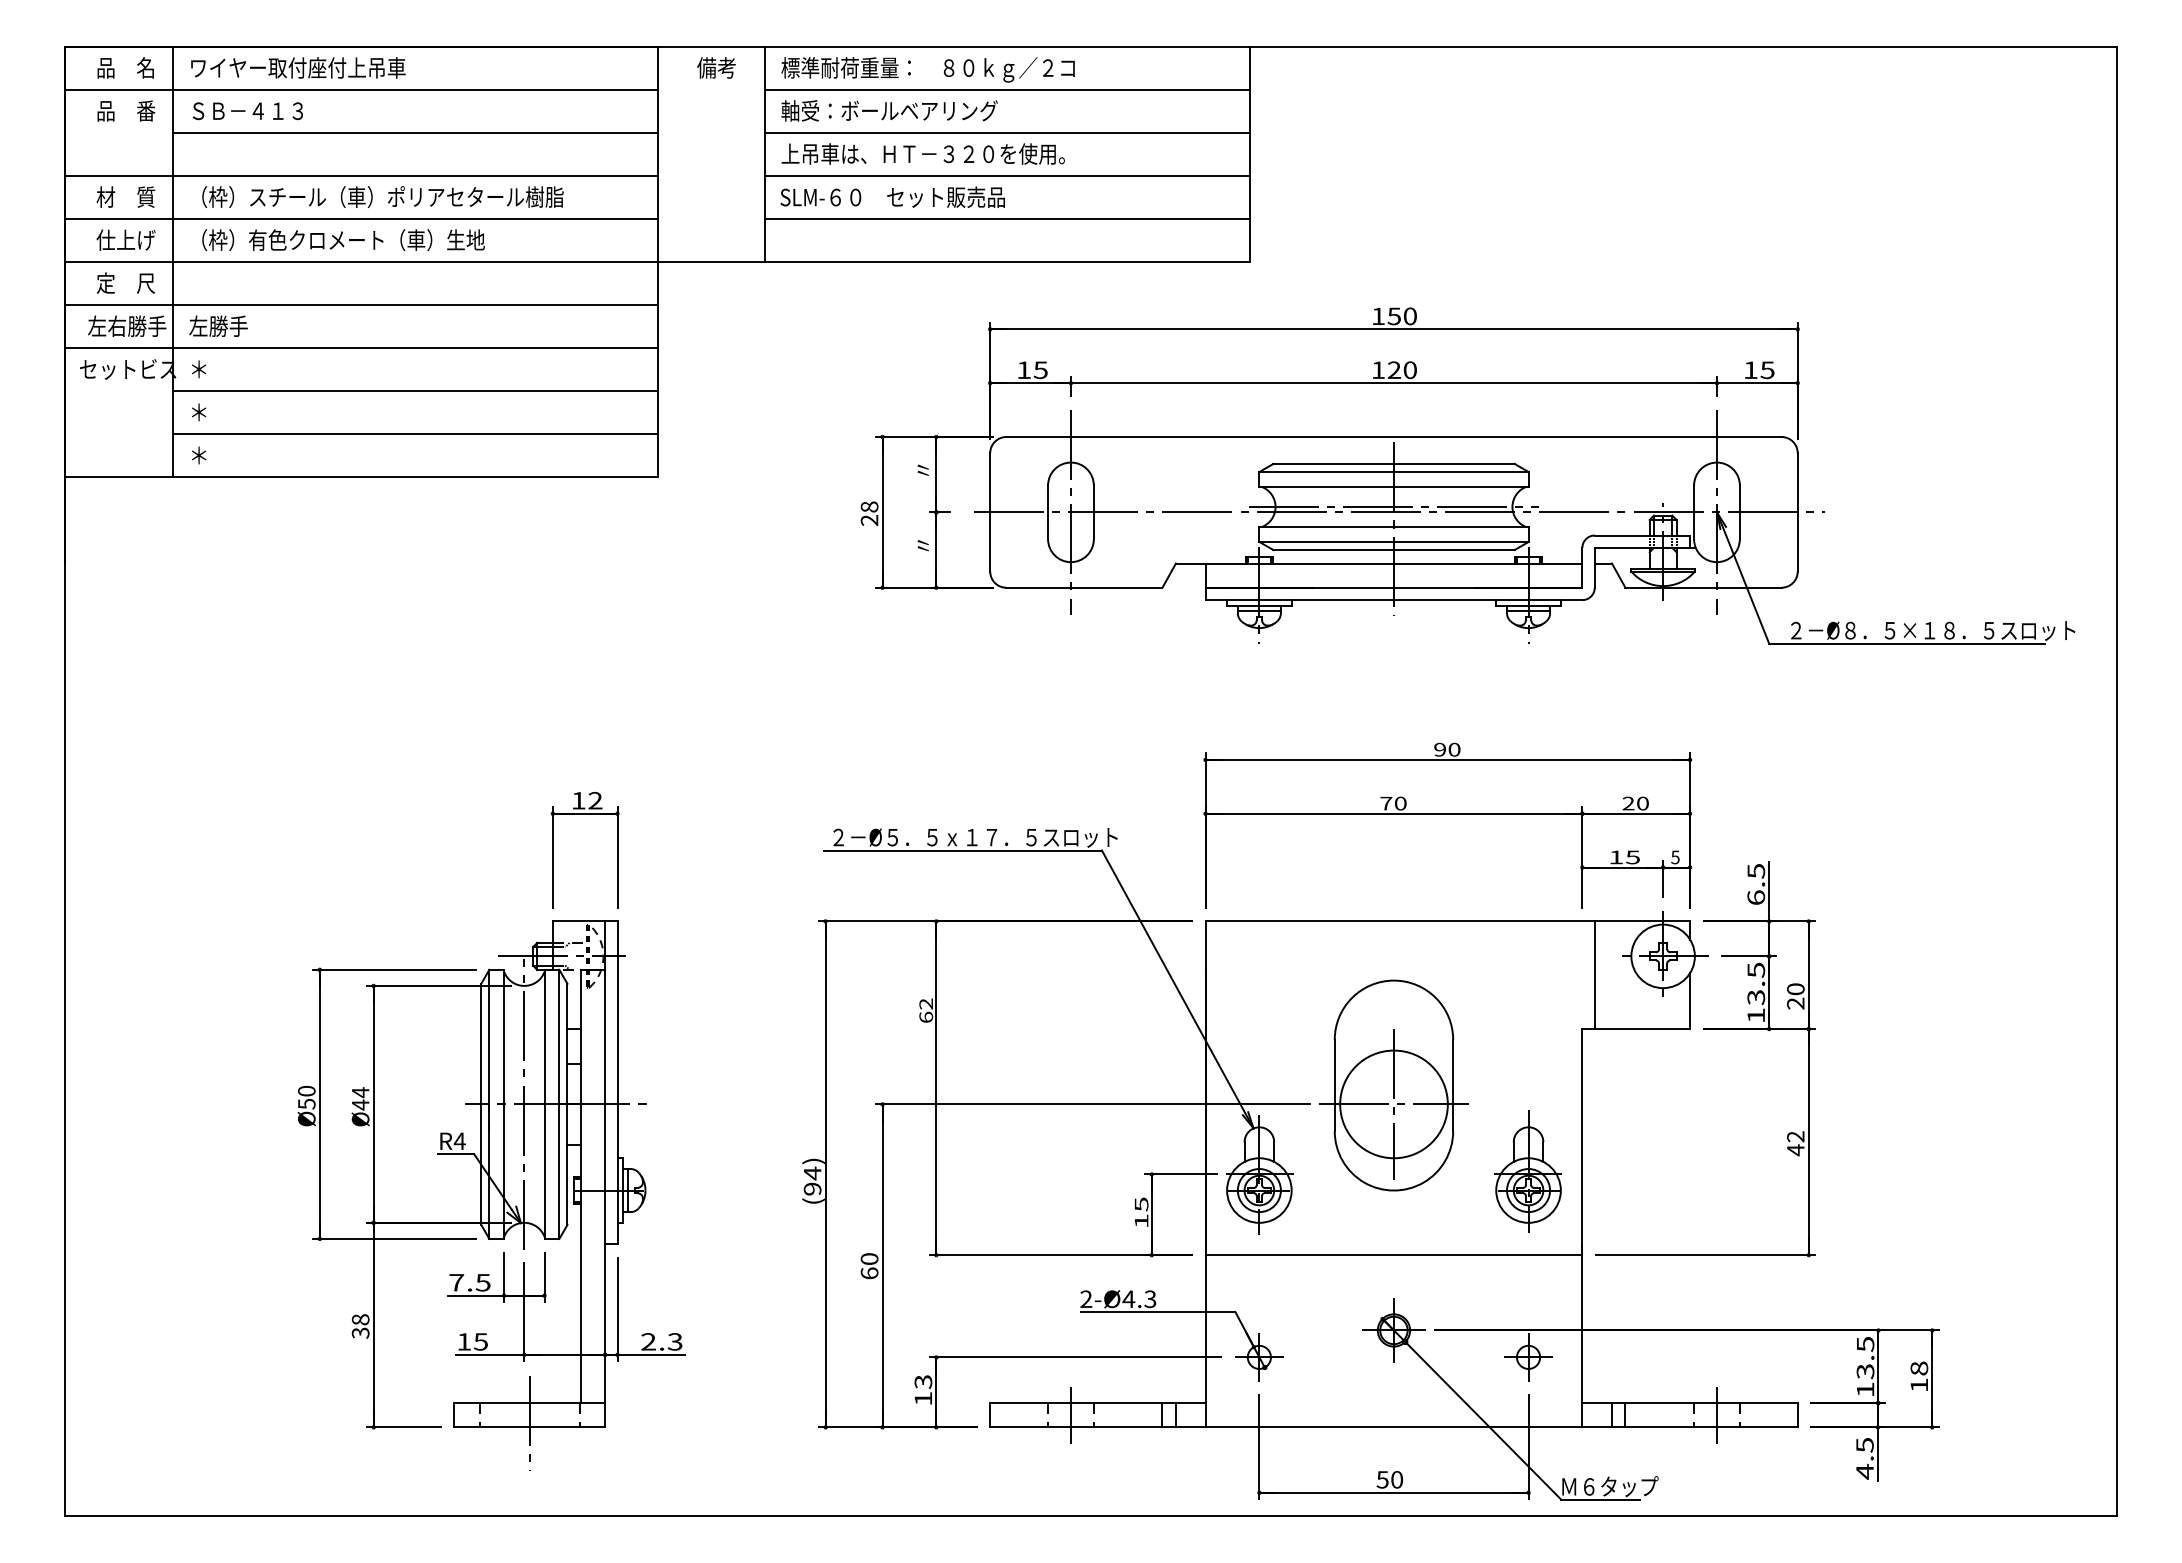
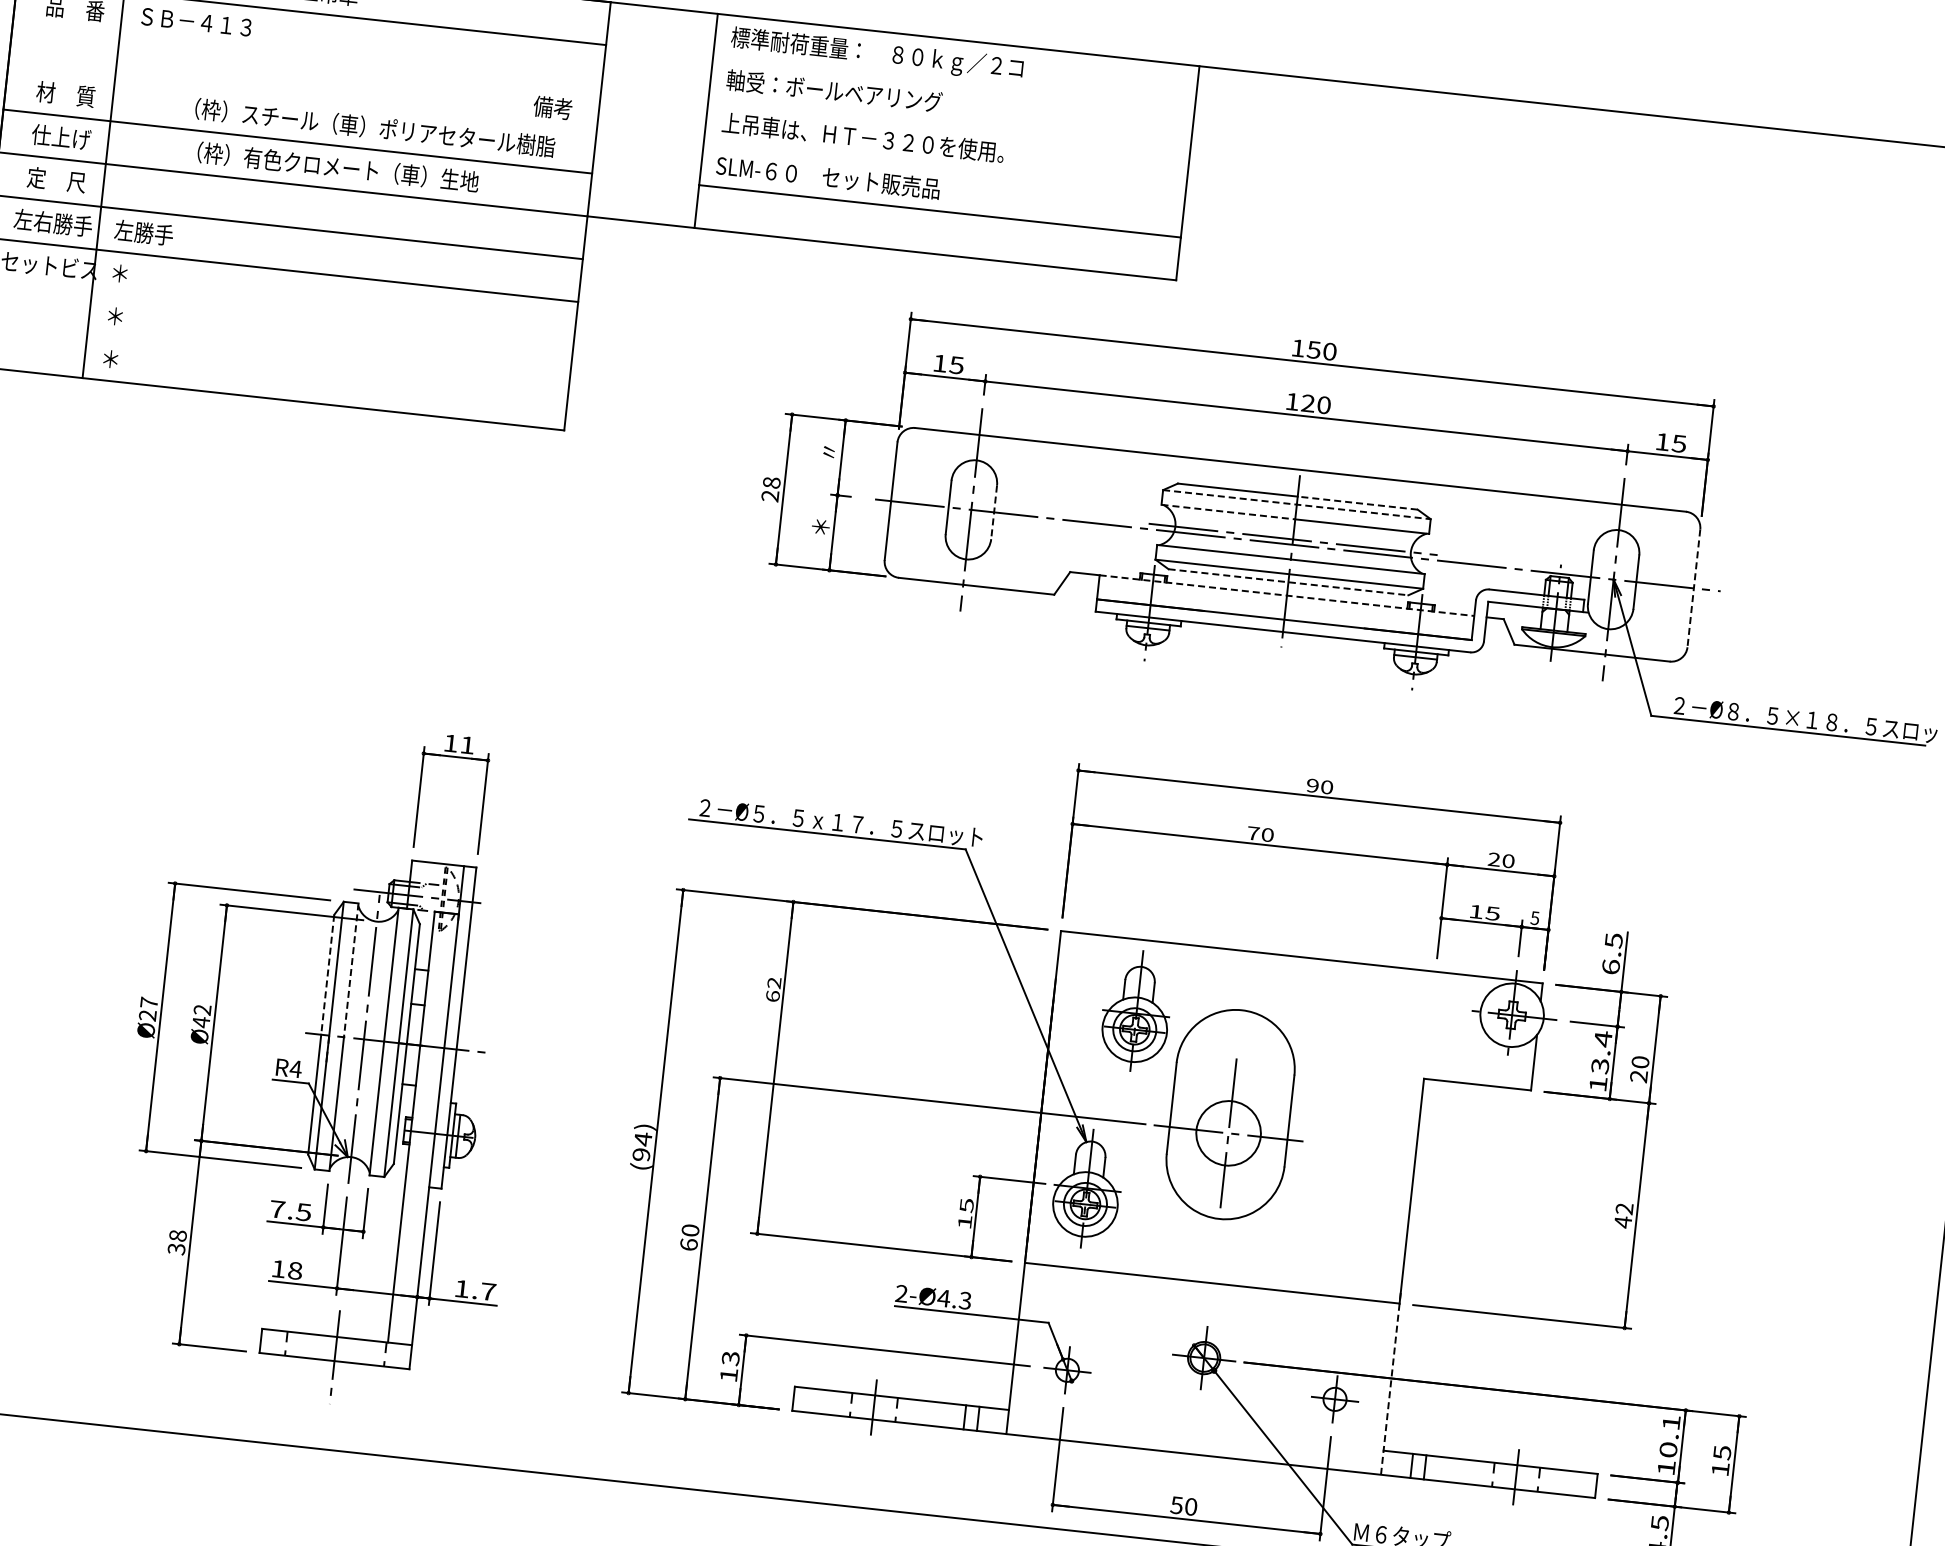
text: (716, 67) -> (552, 107), moved
line: (1007, 89) -> (953, 82), removed
line: (415, 132) -> (360, 61), removed
line: (1007, 132) -> (949, 125), removed
line: (361, 175) -> (302, 98), removed
line: (1007, 175) -> (944, 168), removed
text: (382, 196) -> (374, 127), moved
text: (343, 240) -> (338, 167), moved
line: (415, 391) -> (332, 318), removed
line: (415, 434) -> (328, 361), removed
line: (1453, 463) -> (1356, 502), solid -> dashed
line: (1394, 472) -> (1297, 505), solid -> dashed
line: (1327, 486) -> (1229, 511), solid -> dashed
line: (1093, 512) -> (993, 512), solid -> dashed
line: (1797, 512) -> (1693, 588), solid -> dashed
text: (923, 545) -> (821, 526), 〃 -> ＊
line: (1394, 550) -> (1288, 582), solid -> dashed
line: (1394, 563) -> (1287, 595), solid -> dashed
text: (595, 800) -> (467, 744), 12 -> 11
text: (1756, 970) -> (1603, 1039), 13.5 -> 13.4
line: (1594, 975) -> (1441, 1026), removed
line: (504, 1037) -> (351, 970), solid -> dashed
line: (481, 1044) -> (327, 975), solid -> dashed
text: (360, 1092) -> (202, 1009), Ø44 -> Ø42
text: (306, 1097) -> (148, 1009), Ø50 -> Ø27
circle: (1393, 1104) -> (1228, 1133), size x0.6
part: (1527, 1171) -> (1135, 1010), moved
line: (1582, 1336) -> (1390, 1384), solid -> dashed
text: (480, 1341) -> (294, 1270), 15 -> 18
text: (661, 1341) -> (474, 1289), 2.3 -> 1.7
text: (1865, 1358) -> (1669, 1436), 13.5 -> 10.1
text: (1919, 1368) -> (1722, 1452), 18 -> 15

